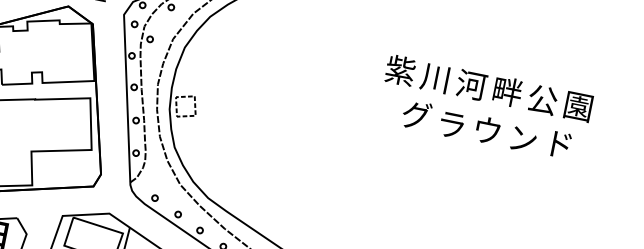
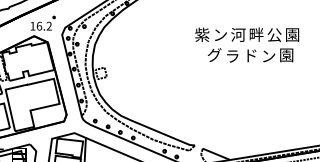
text: (434, 76) -> (219, 34), 川 -> ン
text: (487, 130) -> (250, 55), ウ -> ド
text: (558, 144) -> (286, 55), ド -> 園

